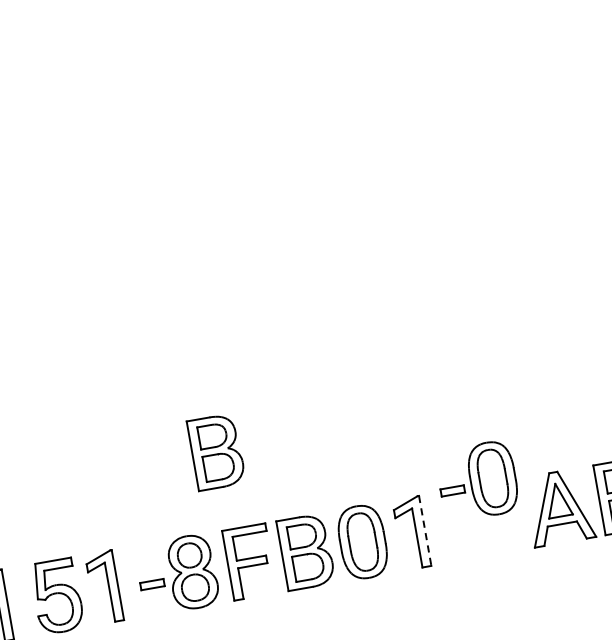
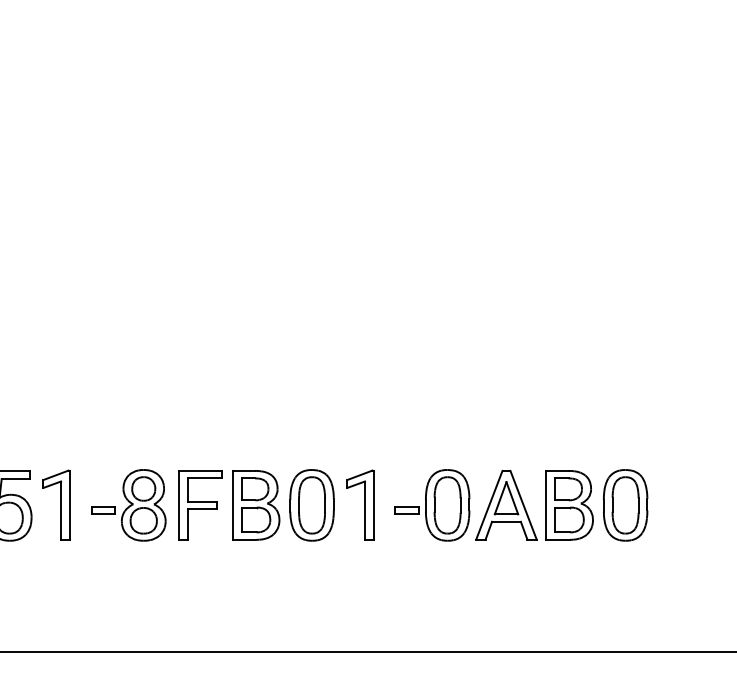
part: (217, 452) -> (187, 394), removed
part: (477, 481) -> (432, 505), moved
line: (424, 531) -> (373, 505), dashed -> solid

